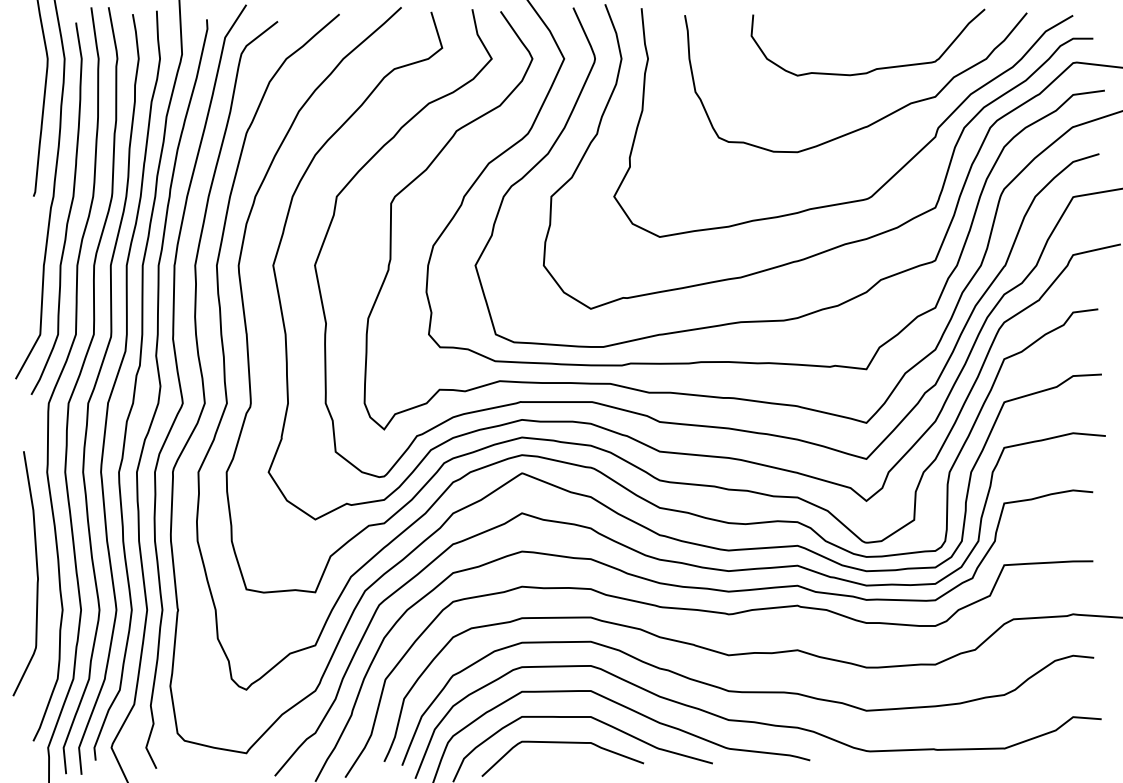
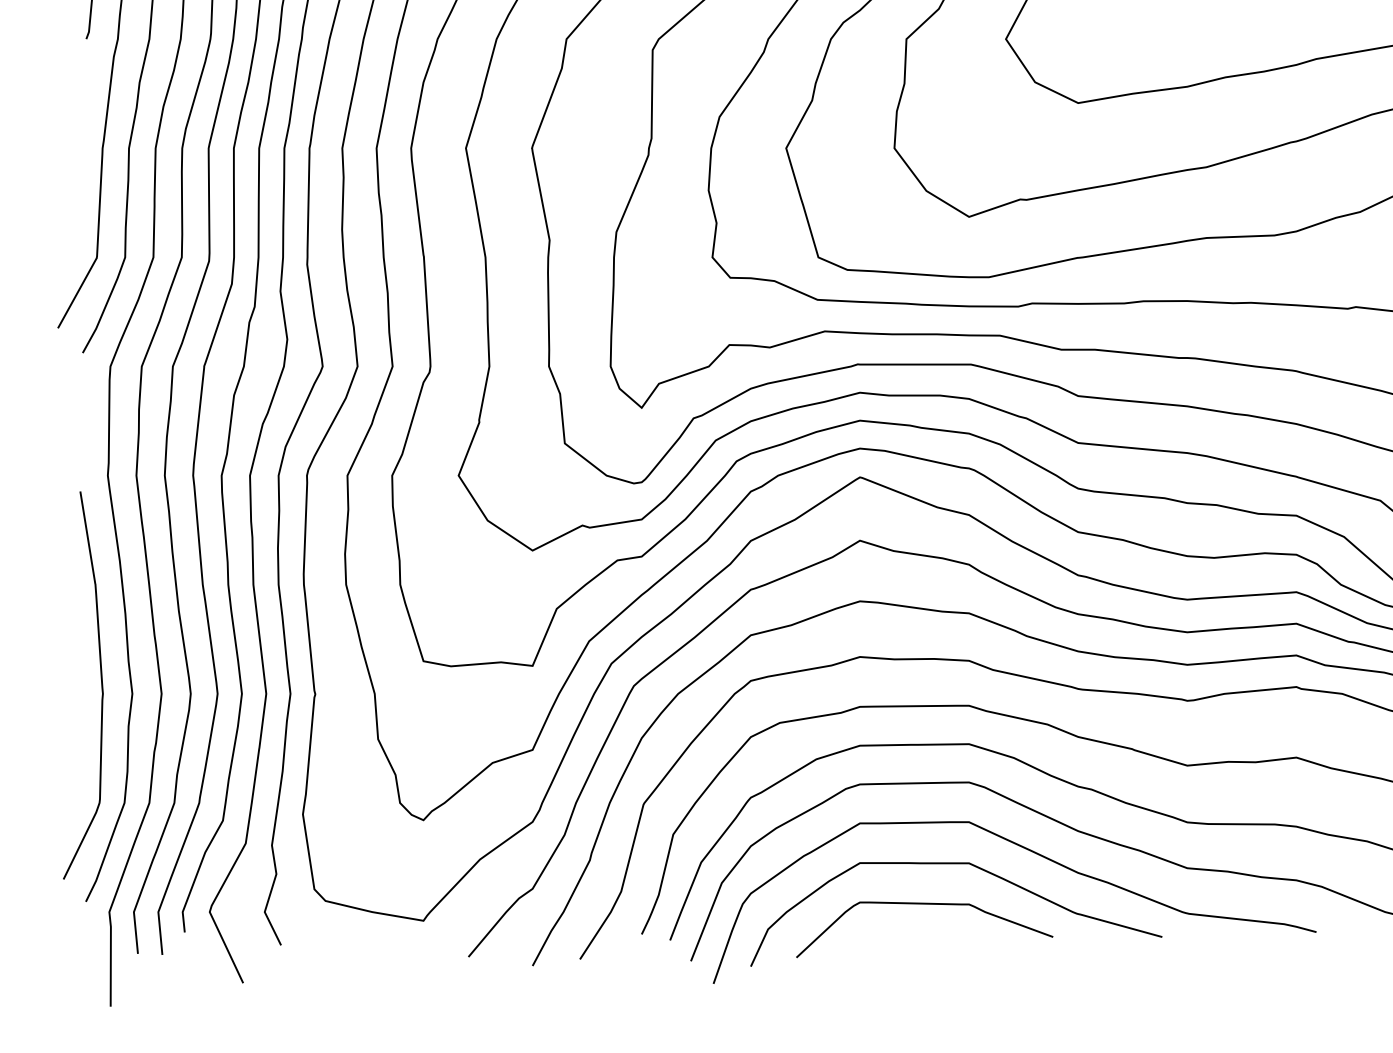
curve: (36, 573) -> (100, 685), moved

